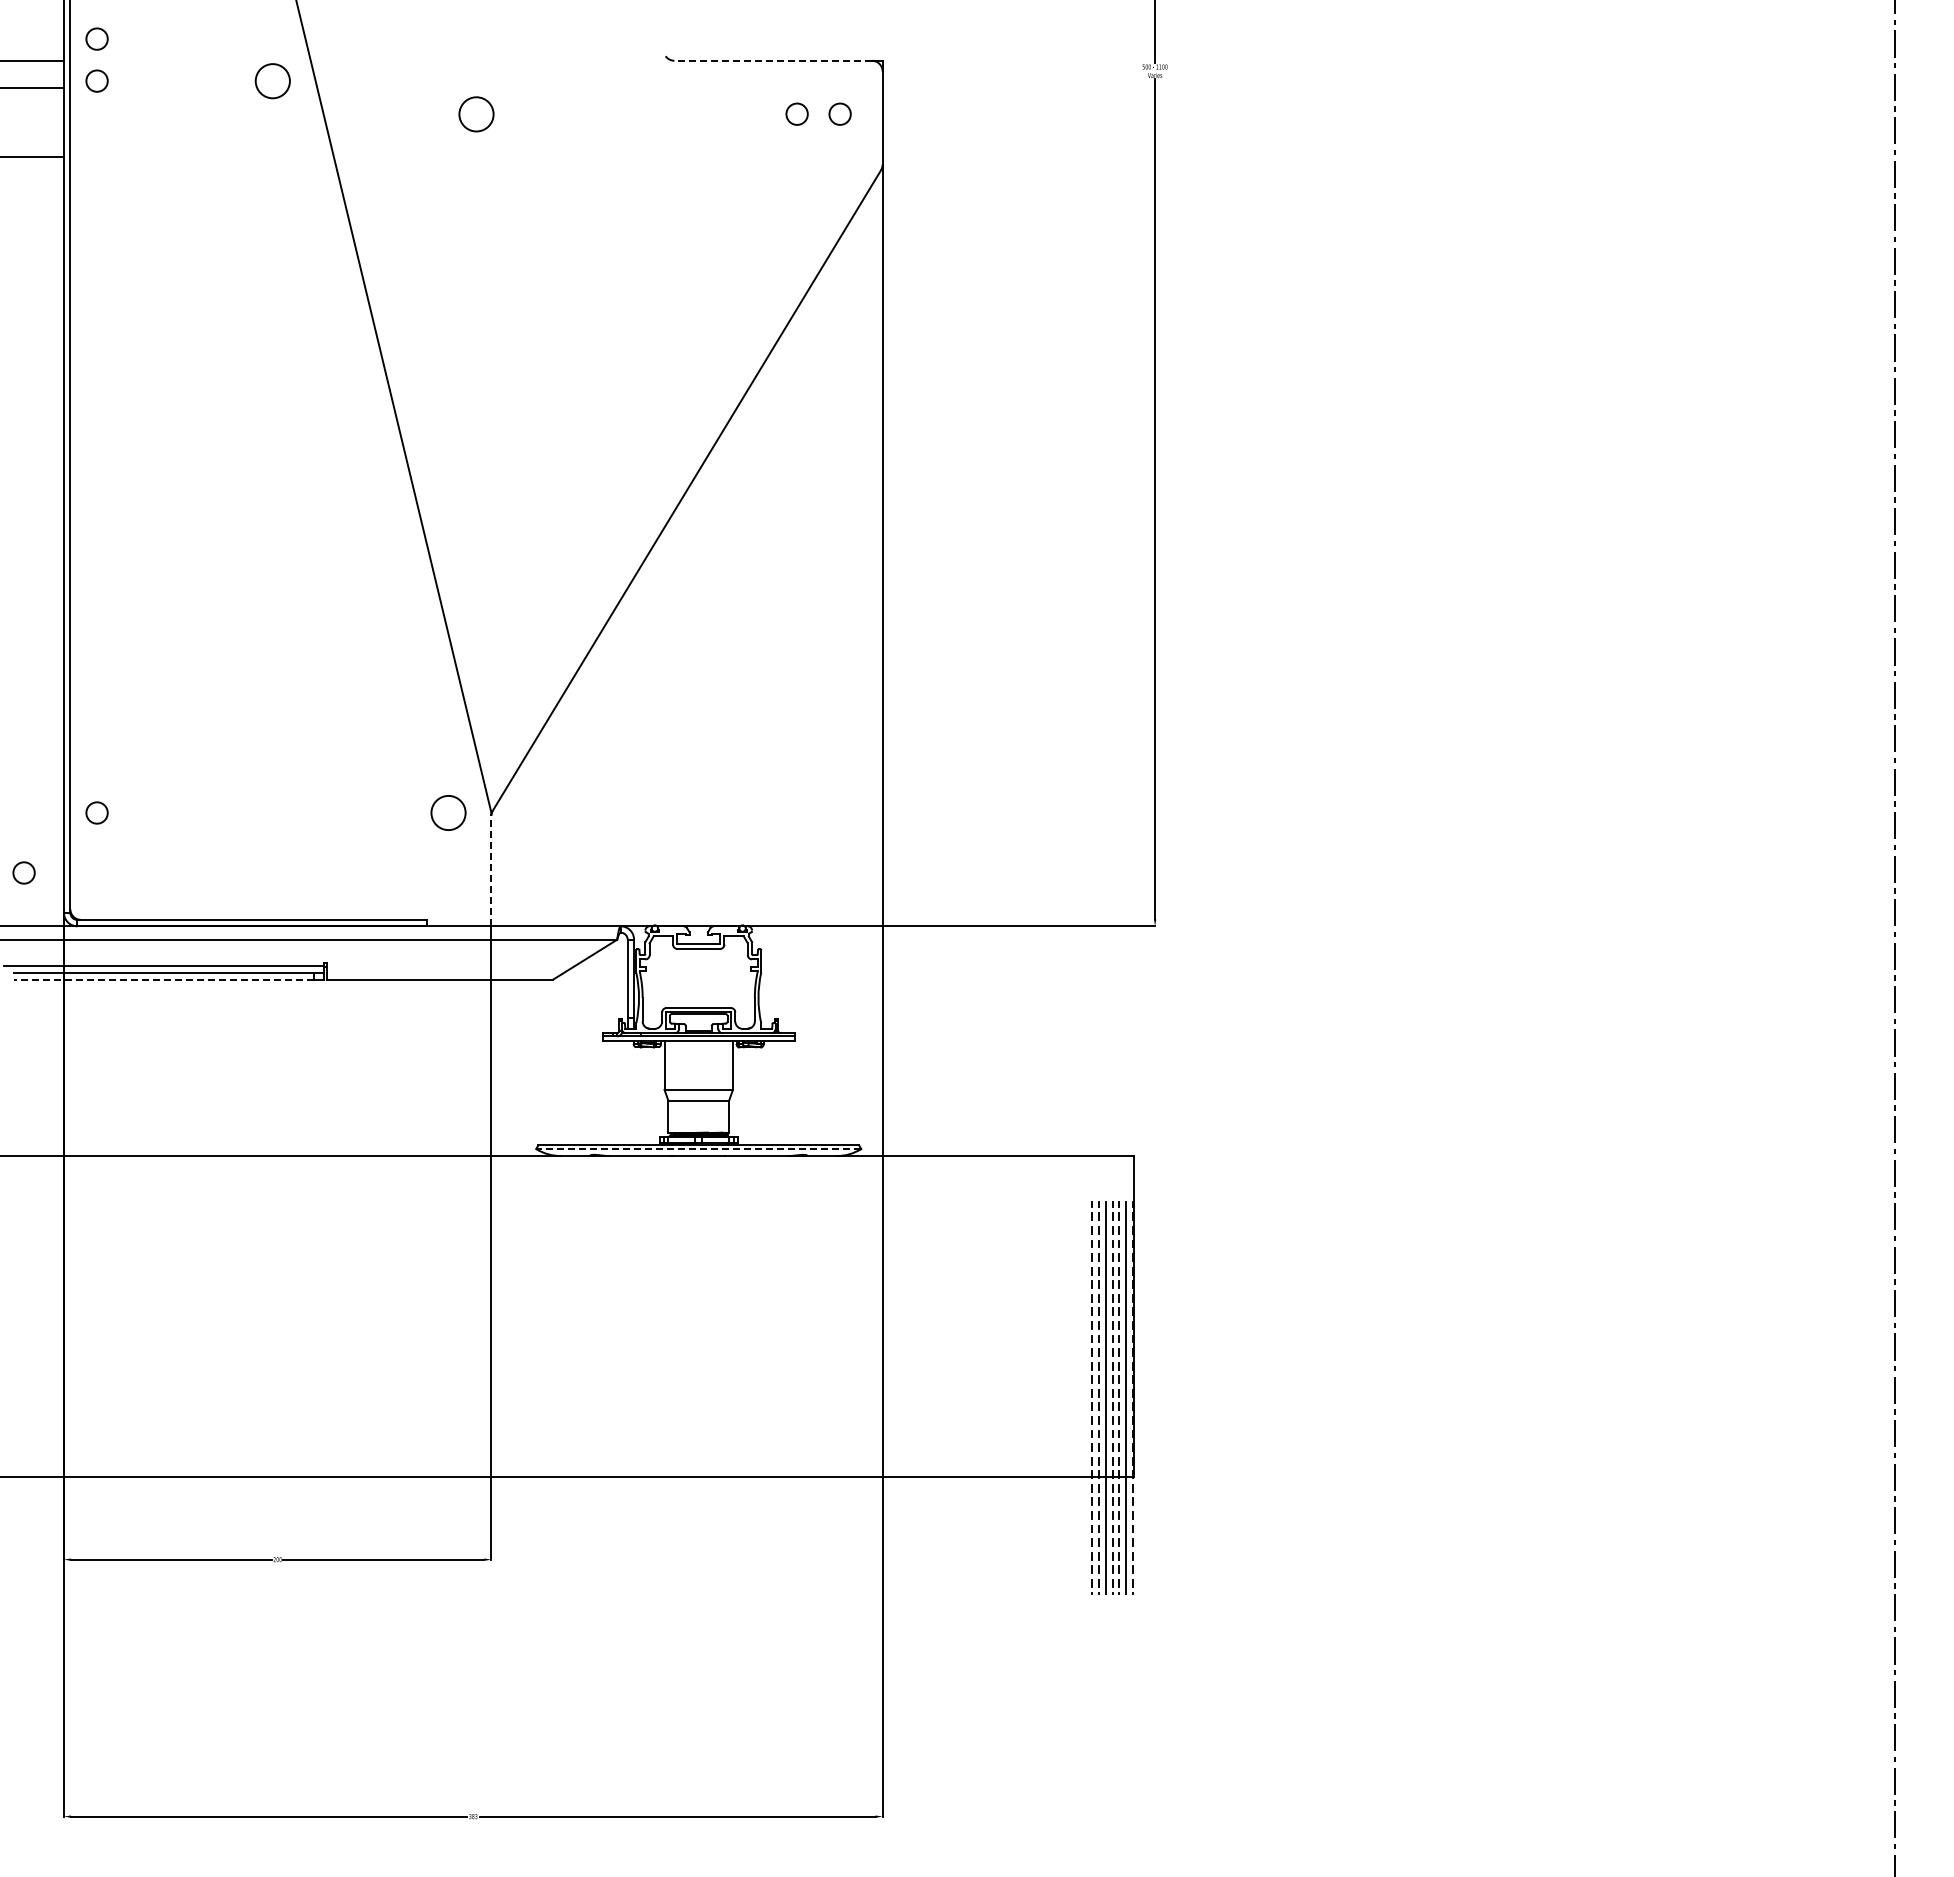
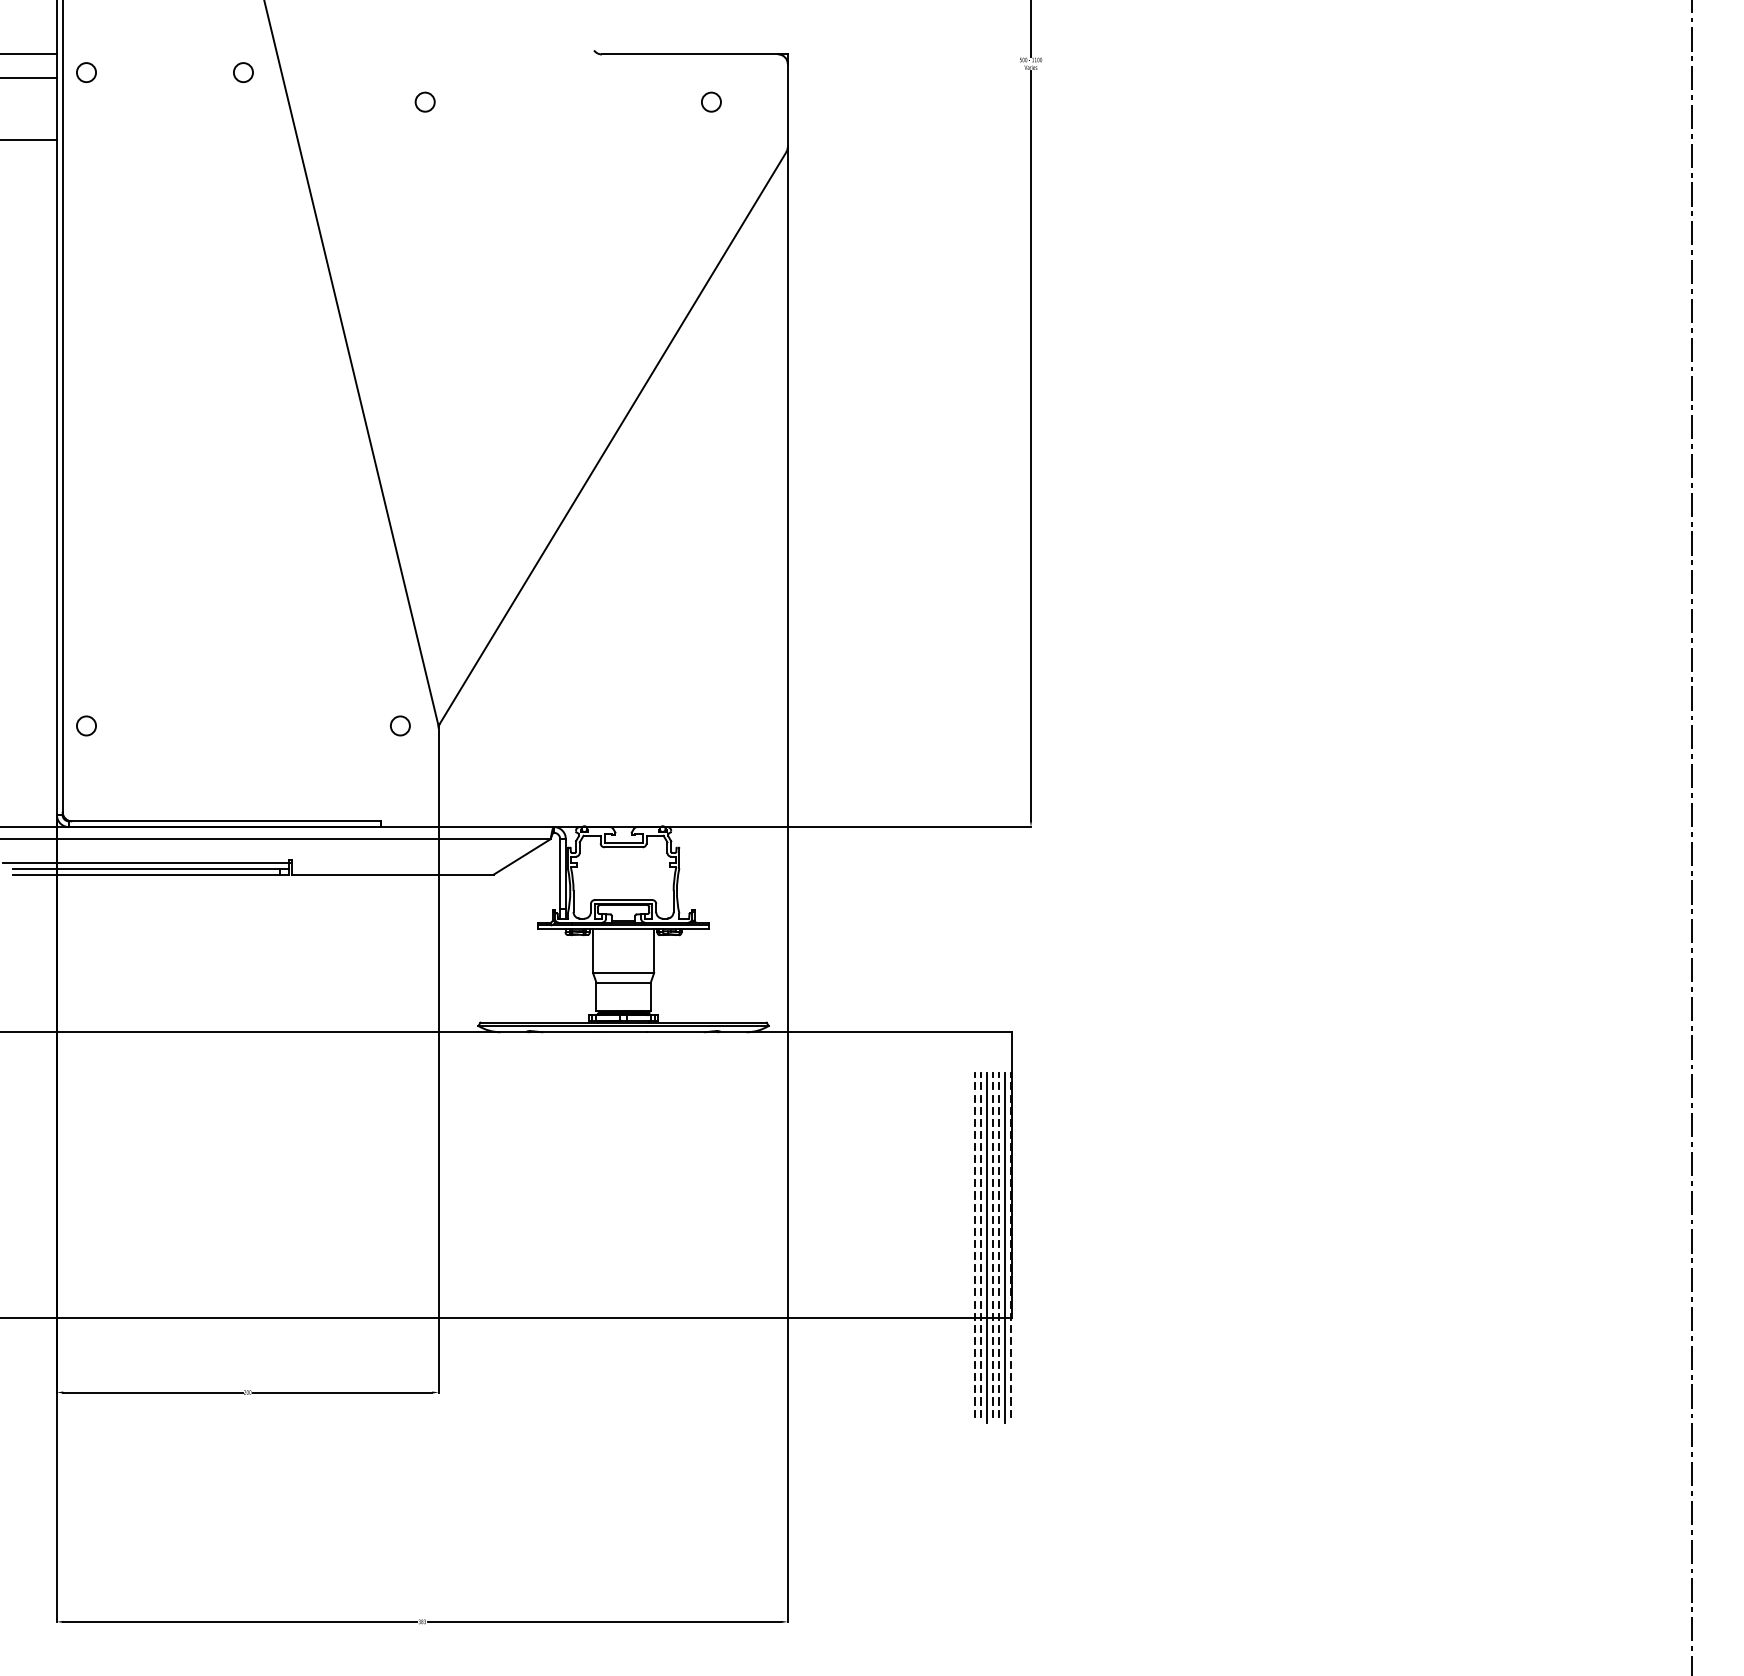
circle: (96, 38) -> (85, 34), removed
line: (773, 60) -> (690, 54), dashed -> solid
circle: (272, 80) -> (243, 72), size x0.62
circle: (476, 113) -> (425, 101), size x0.62
circle: (839, 113) -> (749, 101), removed
circle: (448, 812) -> (400, 725), size x0.62
line: (491, 869) -> (438, 776), dashed -> solid
circle: (23, 872) -> (20, 779), removed
line: (163, 979) -> (145, 874), dashed -> solid
line: (698, 1149) -> (623, 1026), dashed -> solid

